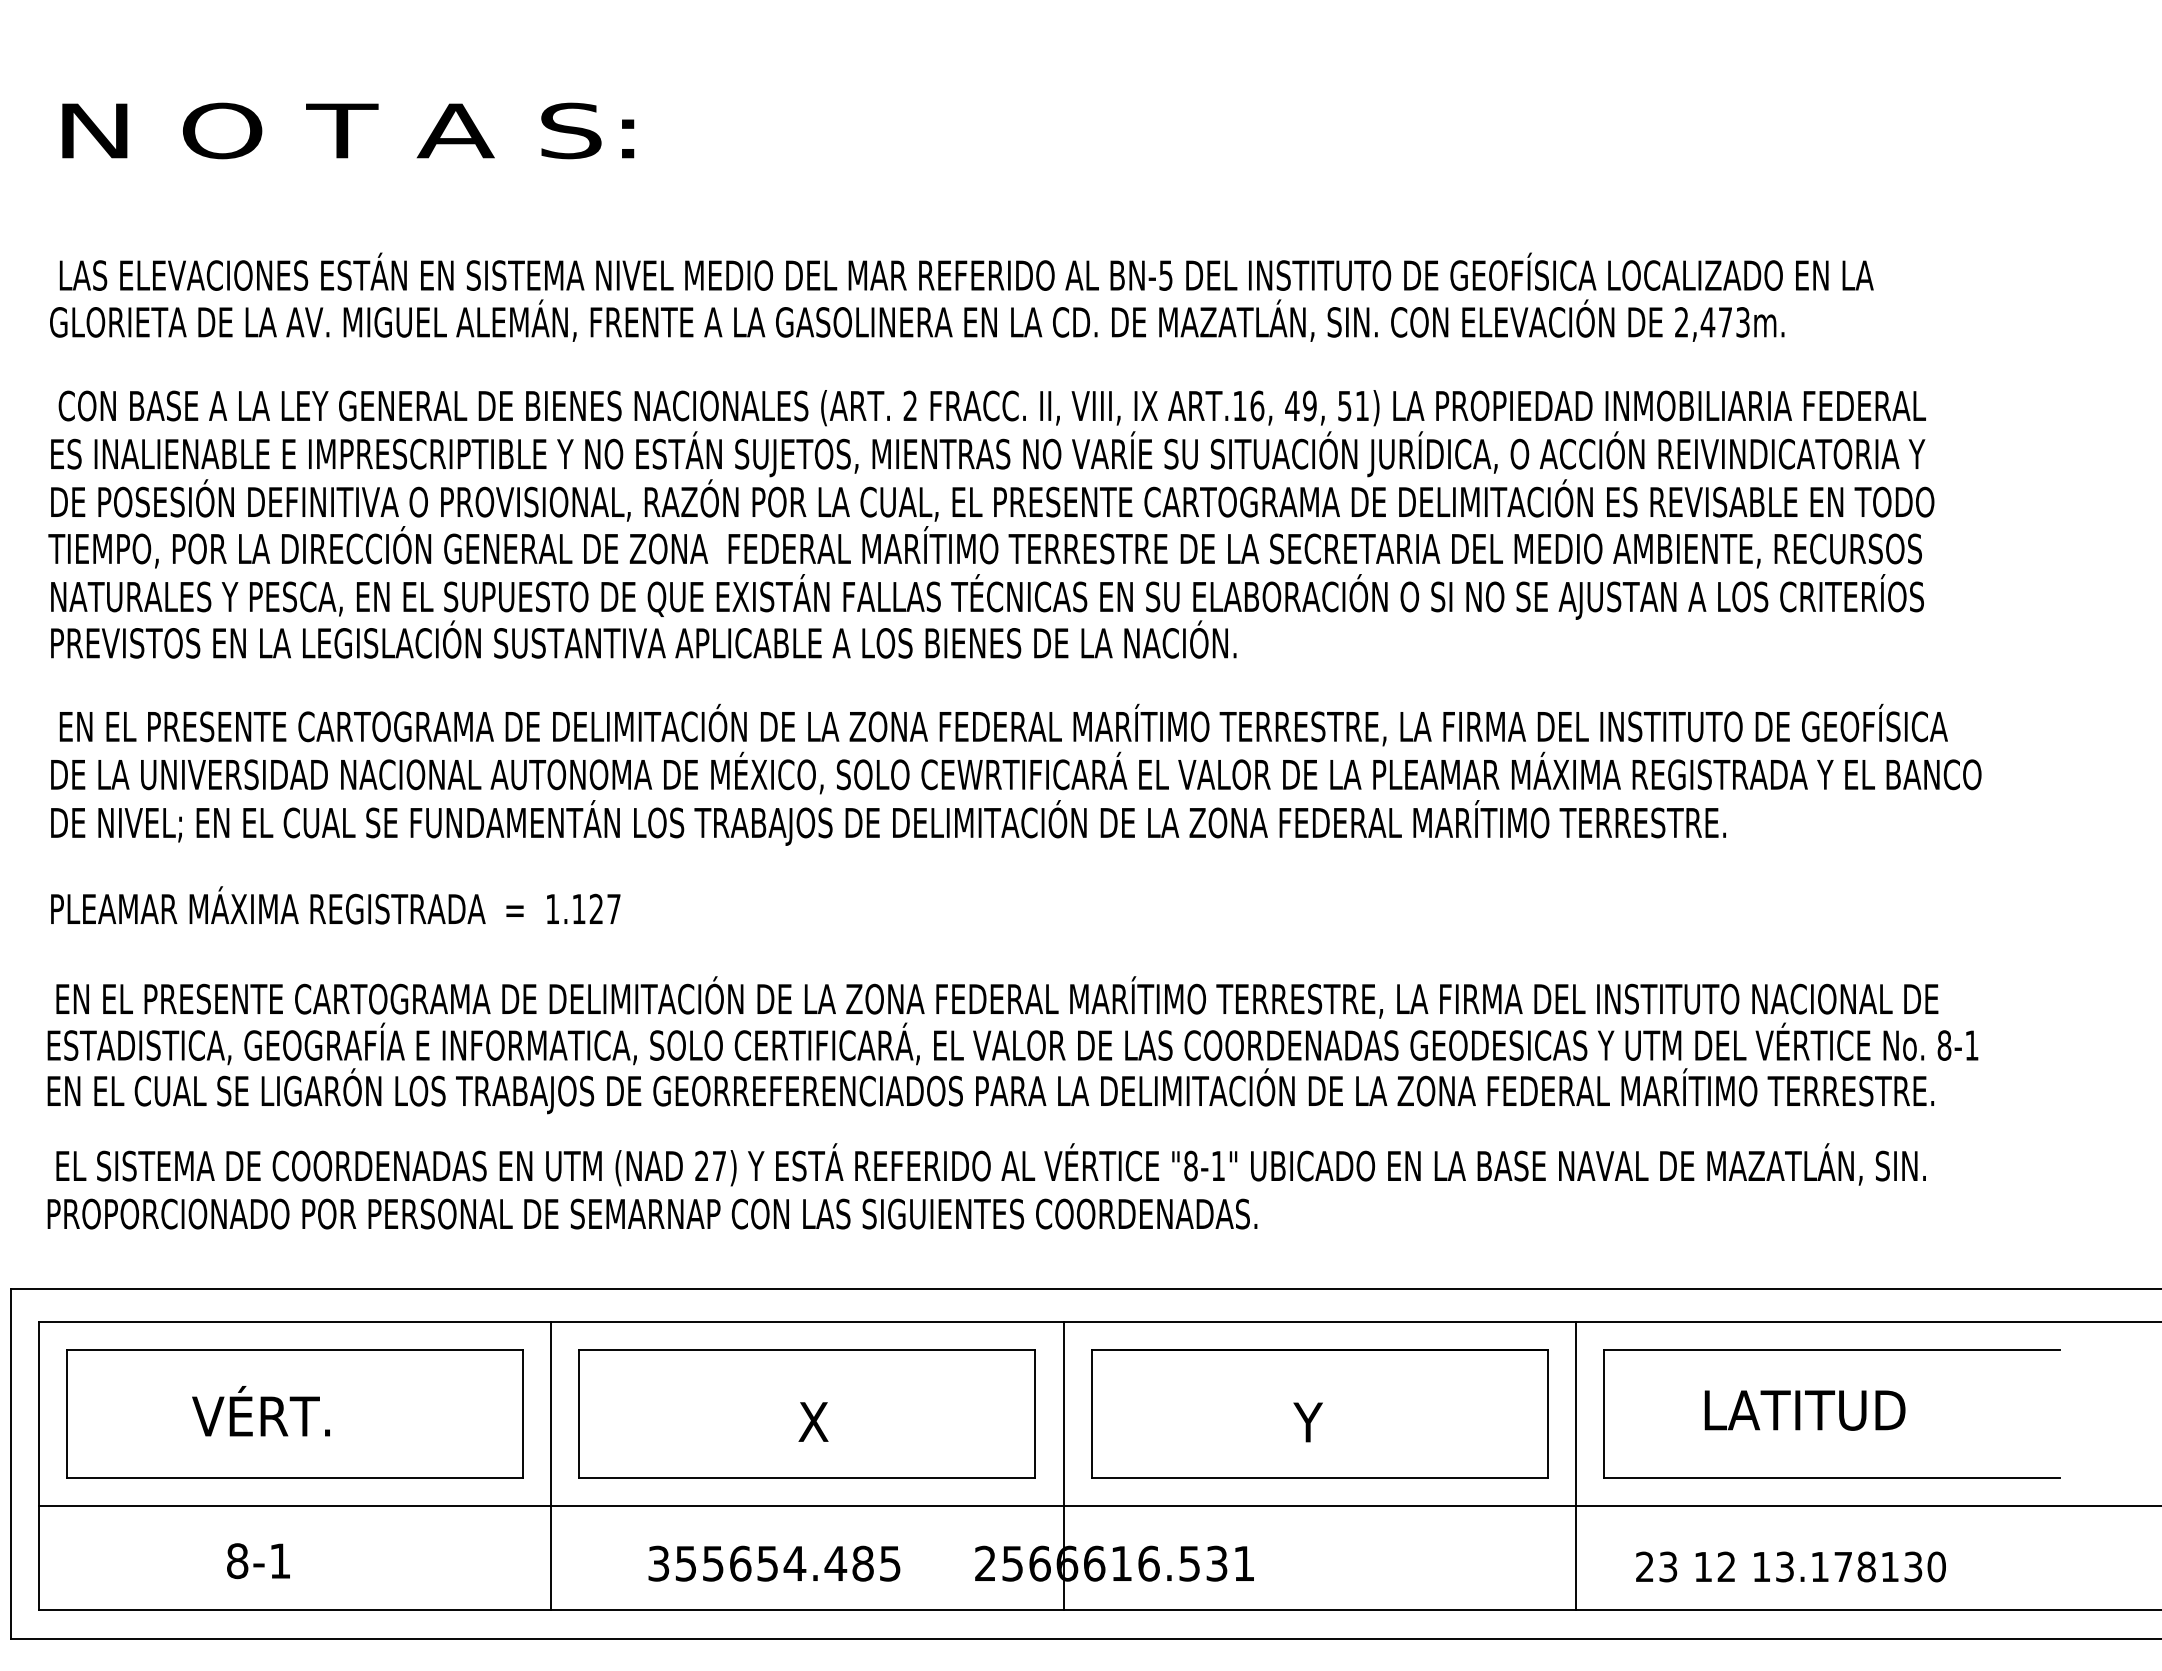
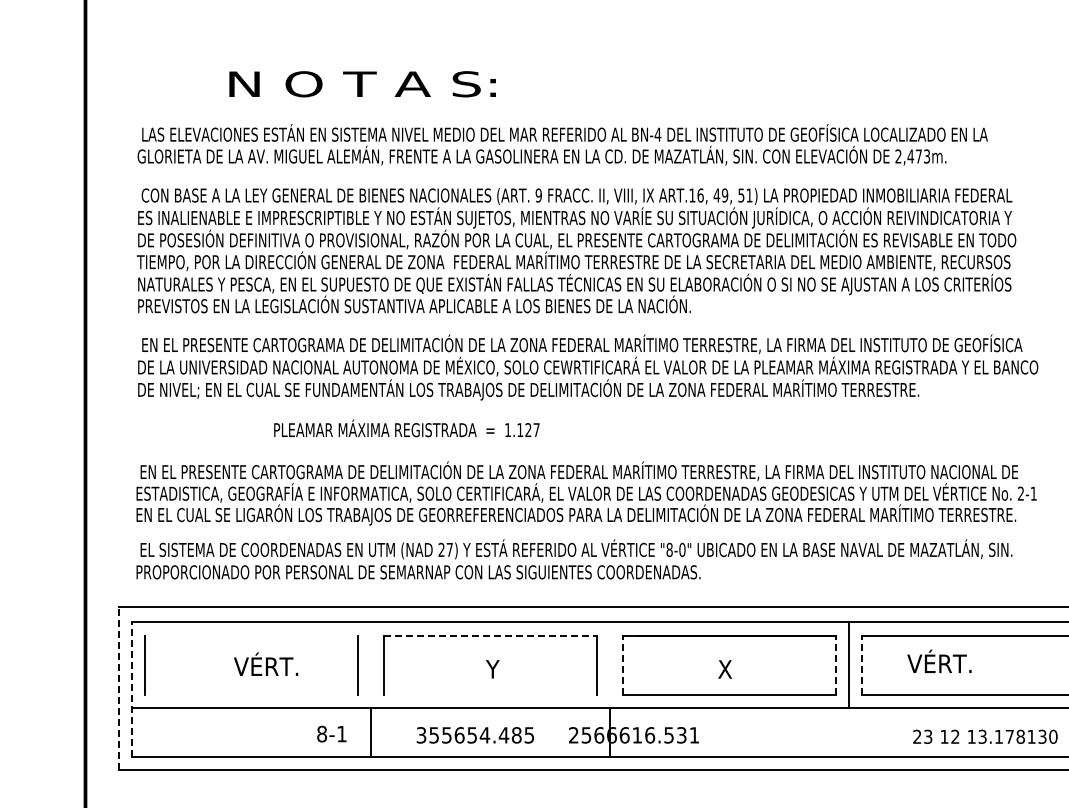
text: (347, 131) -> (362, 84), moved
text: (1164, 275) -> (657, 134), BN-5 -> BN-4
text: (909, 405) -> (538, 195), 2 -> 9
text: (334, 905) -> (406, 428), moved
text: (1943, 1045) -> (1020, 493), 8-1 -> 2-1
text: (1218, 1165) -> (682, 549), "8-1" -> "8-0"
line: (294, 1349) -> (251, 635), removed
line: (808, 1349) -> (491, 635), solid -> dashed
text: (1801, 1405) -> (954, 661), LATITUD -> VÉRT.
text: (262, 1409) -> (266, 663), moved
line: (551, 1413) -> (371, 665), removed
line: (1064, 1413) -> (610, 665), removed
line: (1092, 1413) -> (623, 665), solid -> dashed
line: (1548, 1413) -> (836, 665), solid -> dashed
line: (1604, 1413) -> (862, 665), solid -> dashed
text: (813, 1422) -> (493, 669), X -> Y
text: (1308, 1422) -> (724, 669), Y -> X
line: (11, 1463) -> (119, 688), solid -> dashed
line: (39, 1465) -> (132, 689), solid -> dashed
line: (294, 1478) -> (251, 695), removed
line: (806, 1478) -> (490, 695), removed
line: (1576, 1557) -> (849, 732), removed
text: (257, 1559) -> (331, 733), moved
text: (1791, 1566) -> (985, 736), moved

